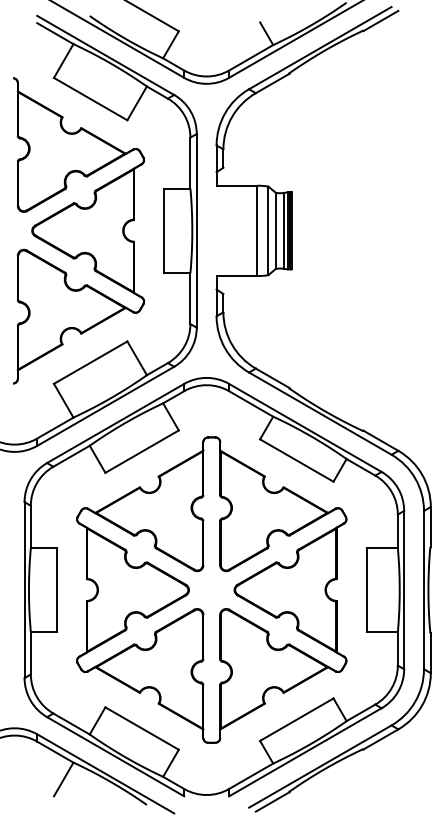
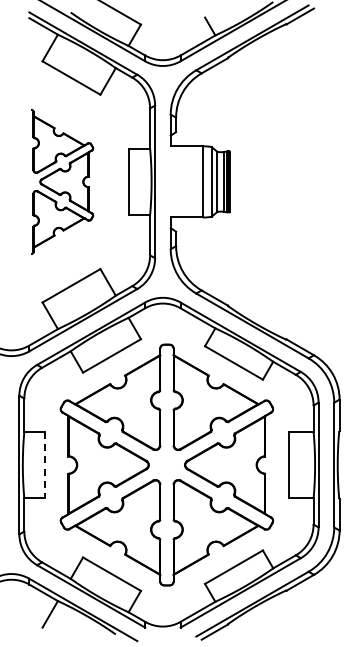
part: (79, 230) -> (62, 181), size x0.6
line: (56, 590) -> (44, 465), solid -> dashed

